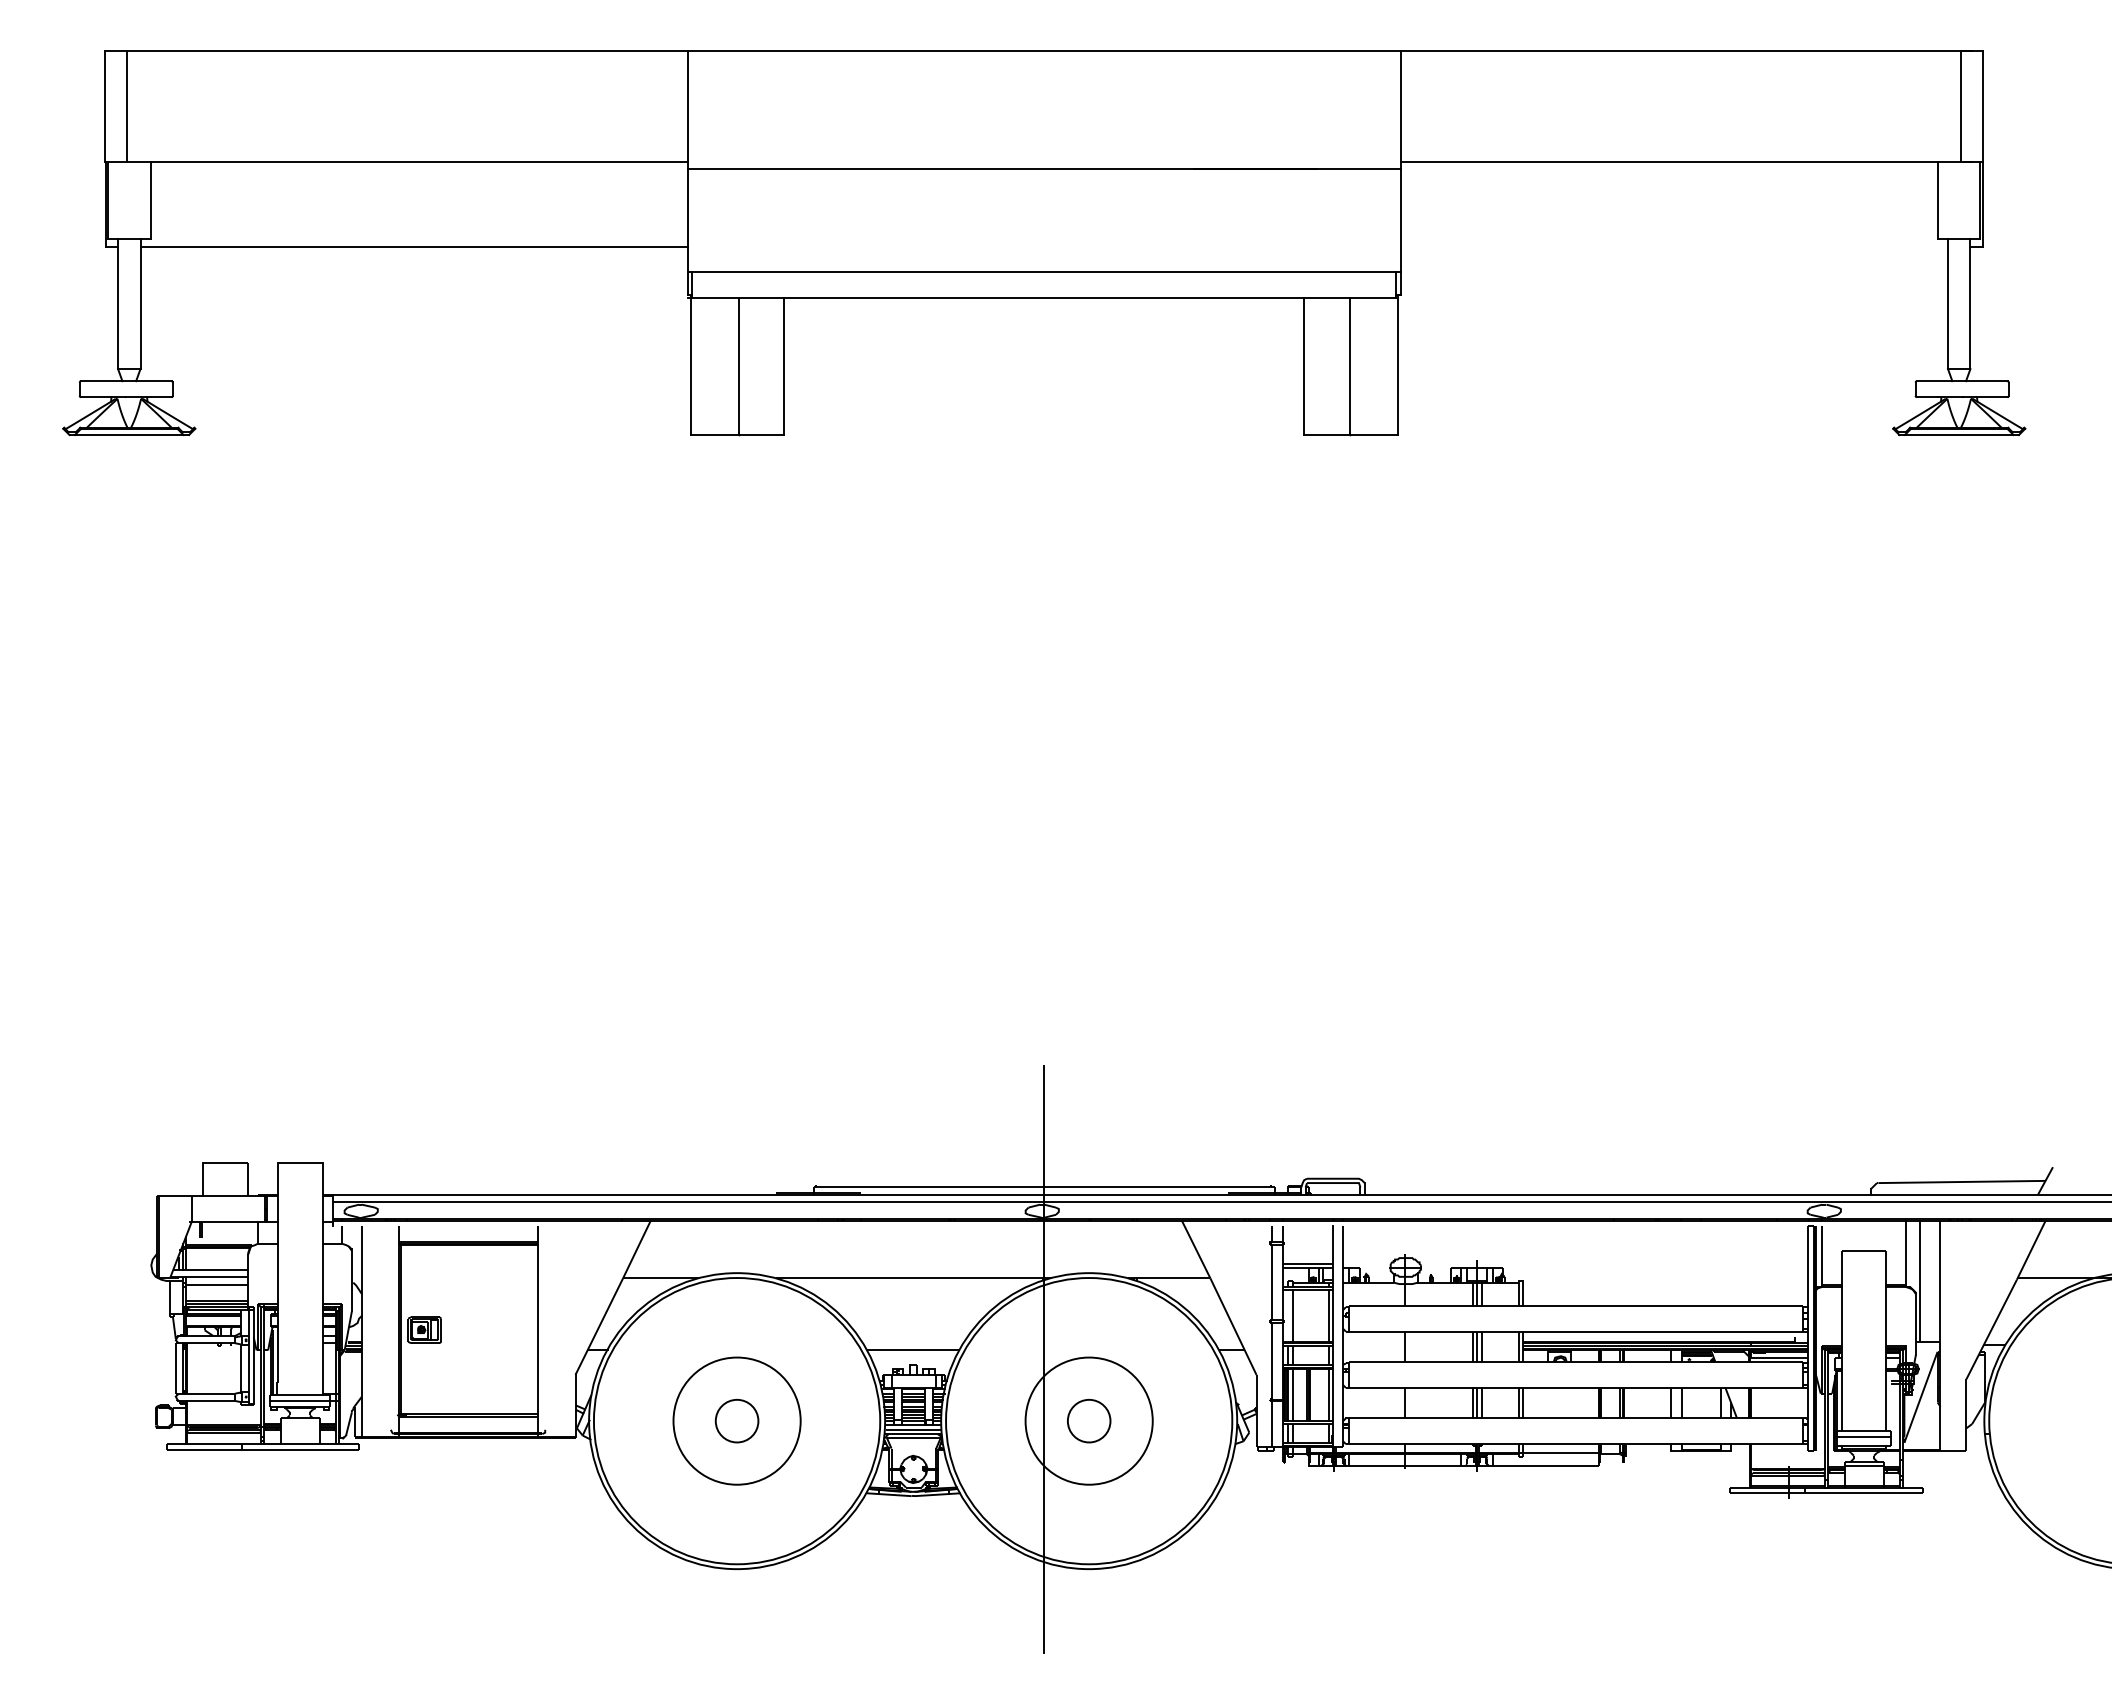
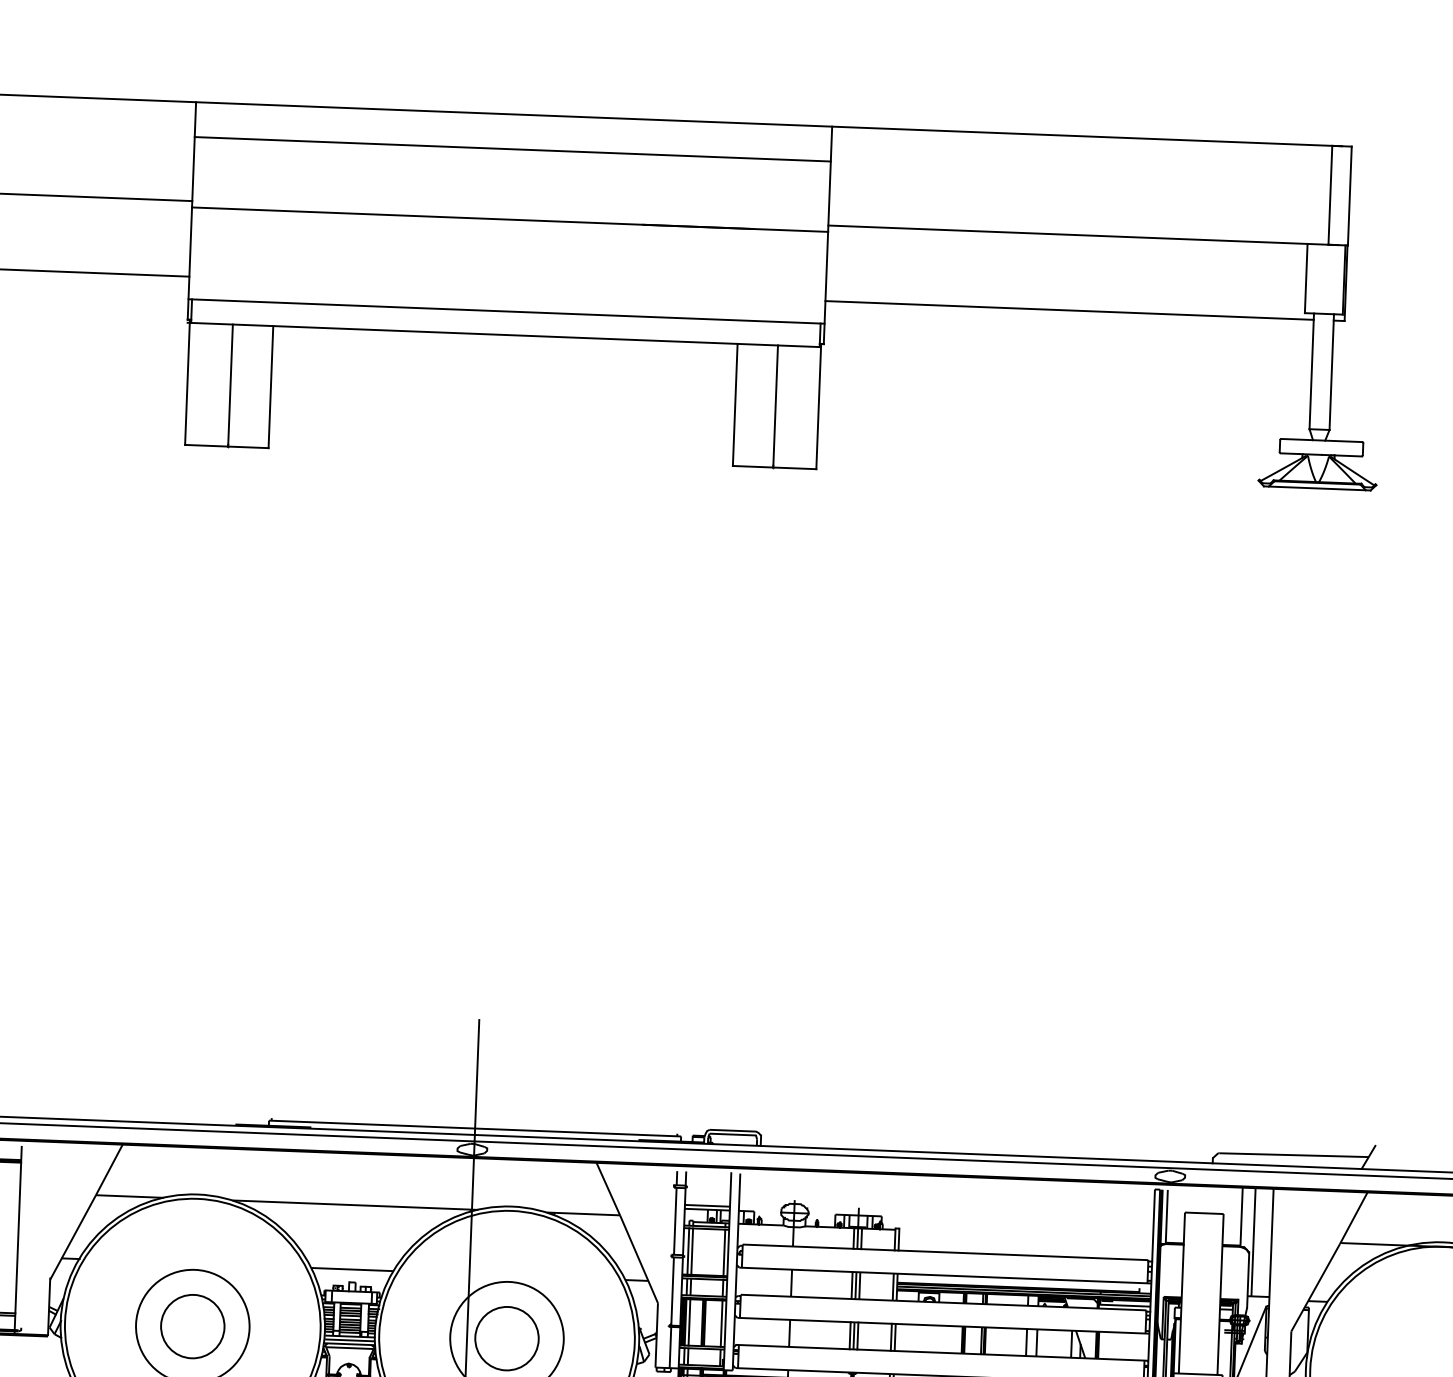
line: (1044, 90) -> (512, 149), added
line: (1674, 246) -> (1069, 310), added
line: (1288, 1316) -> (688, 1252), added
circle: (736, 1420) -> (192, 1326), size x1.67
circle: (1088, 1420) -> (506, 1338), size x1.67

